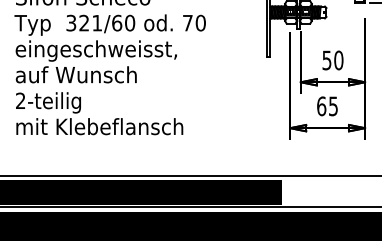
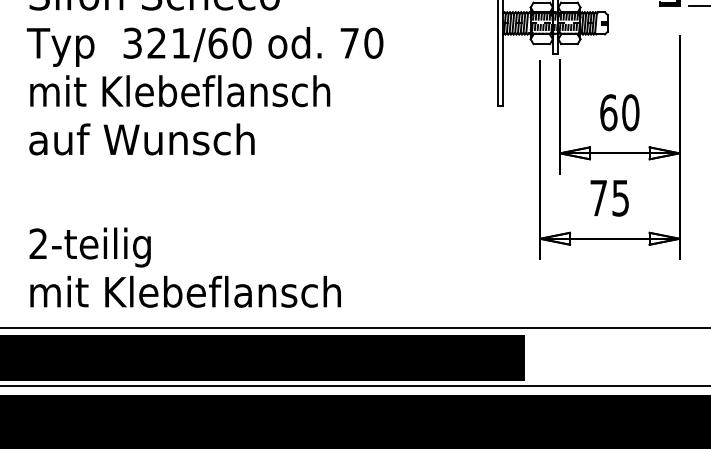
text: (96, 50) -> (179, 94), eingeschweisst, -> mit Klebeflansch
text: (326, 60) -> (607, 112), 50 -> 60
text: (321, 106) -> (598, 198), 65 -> 75
text: (99, 113) -> (185, 267), moved

